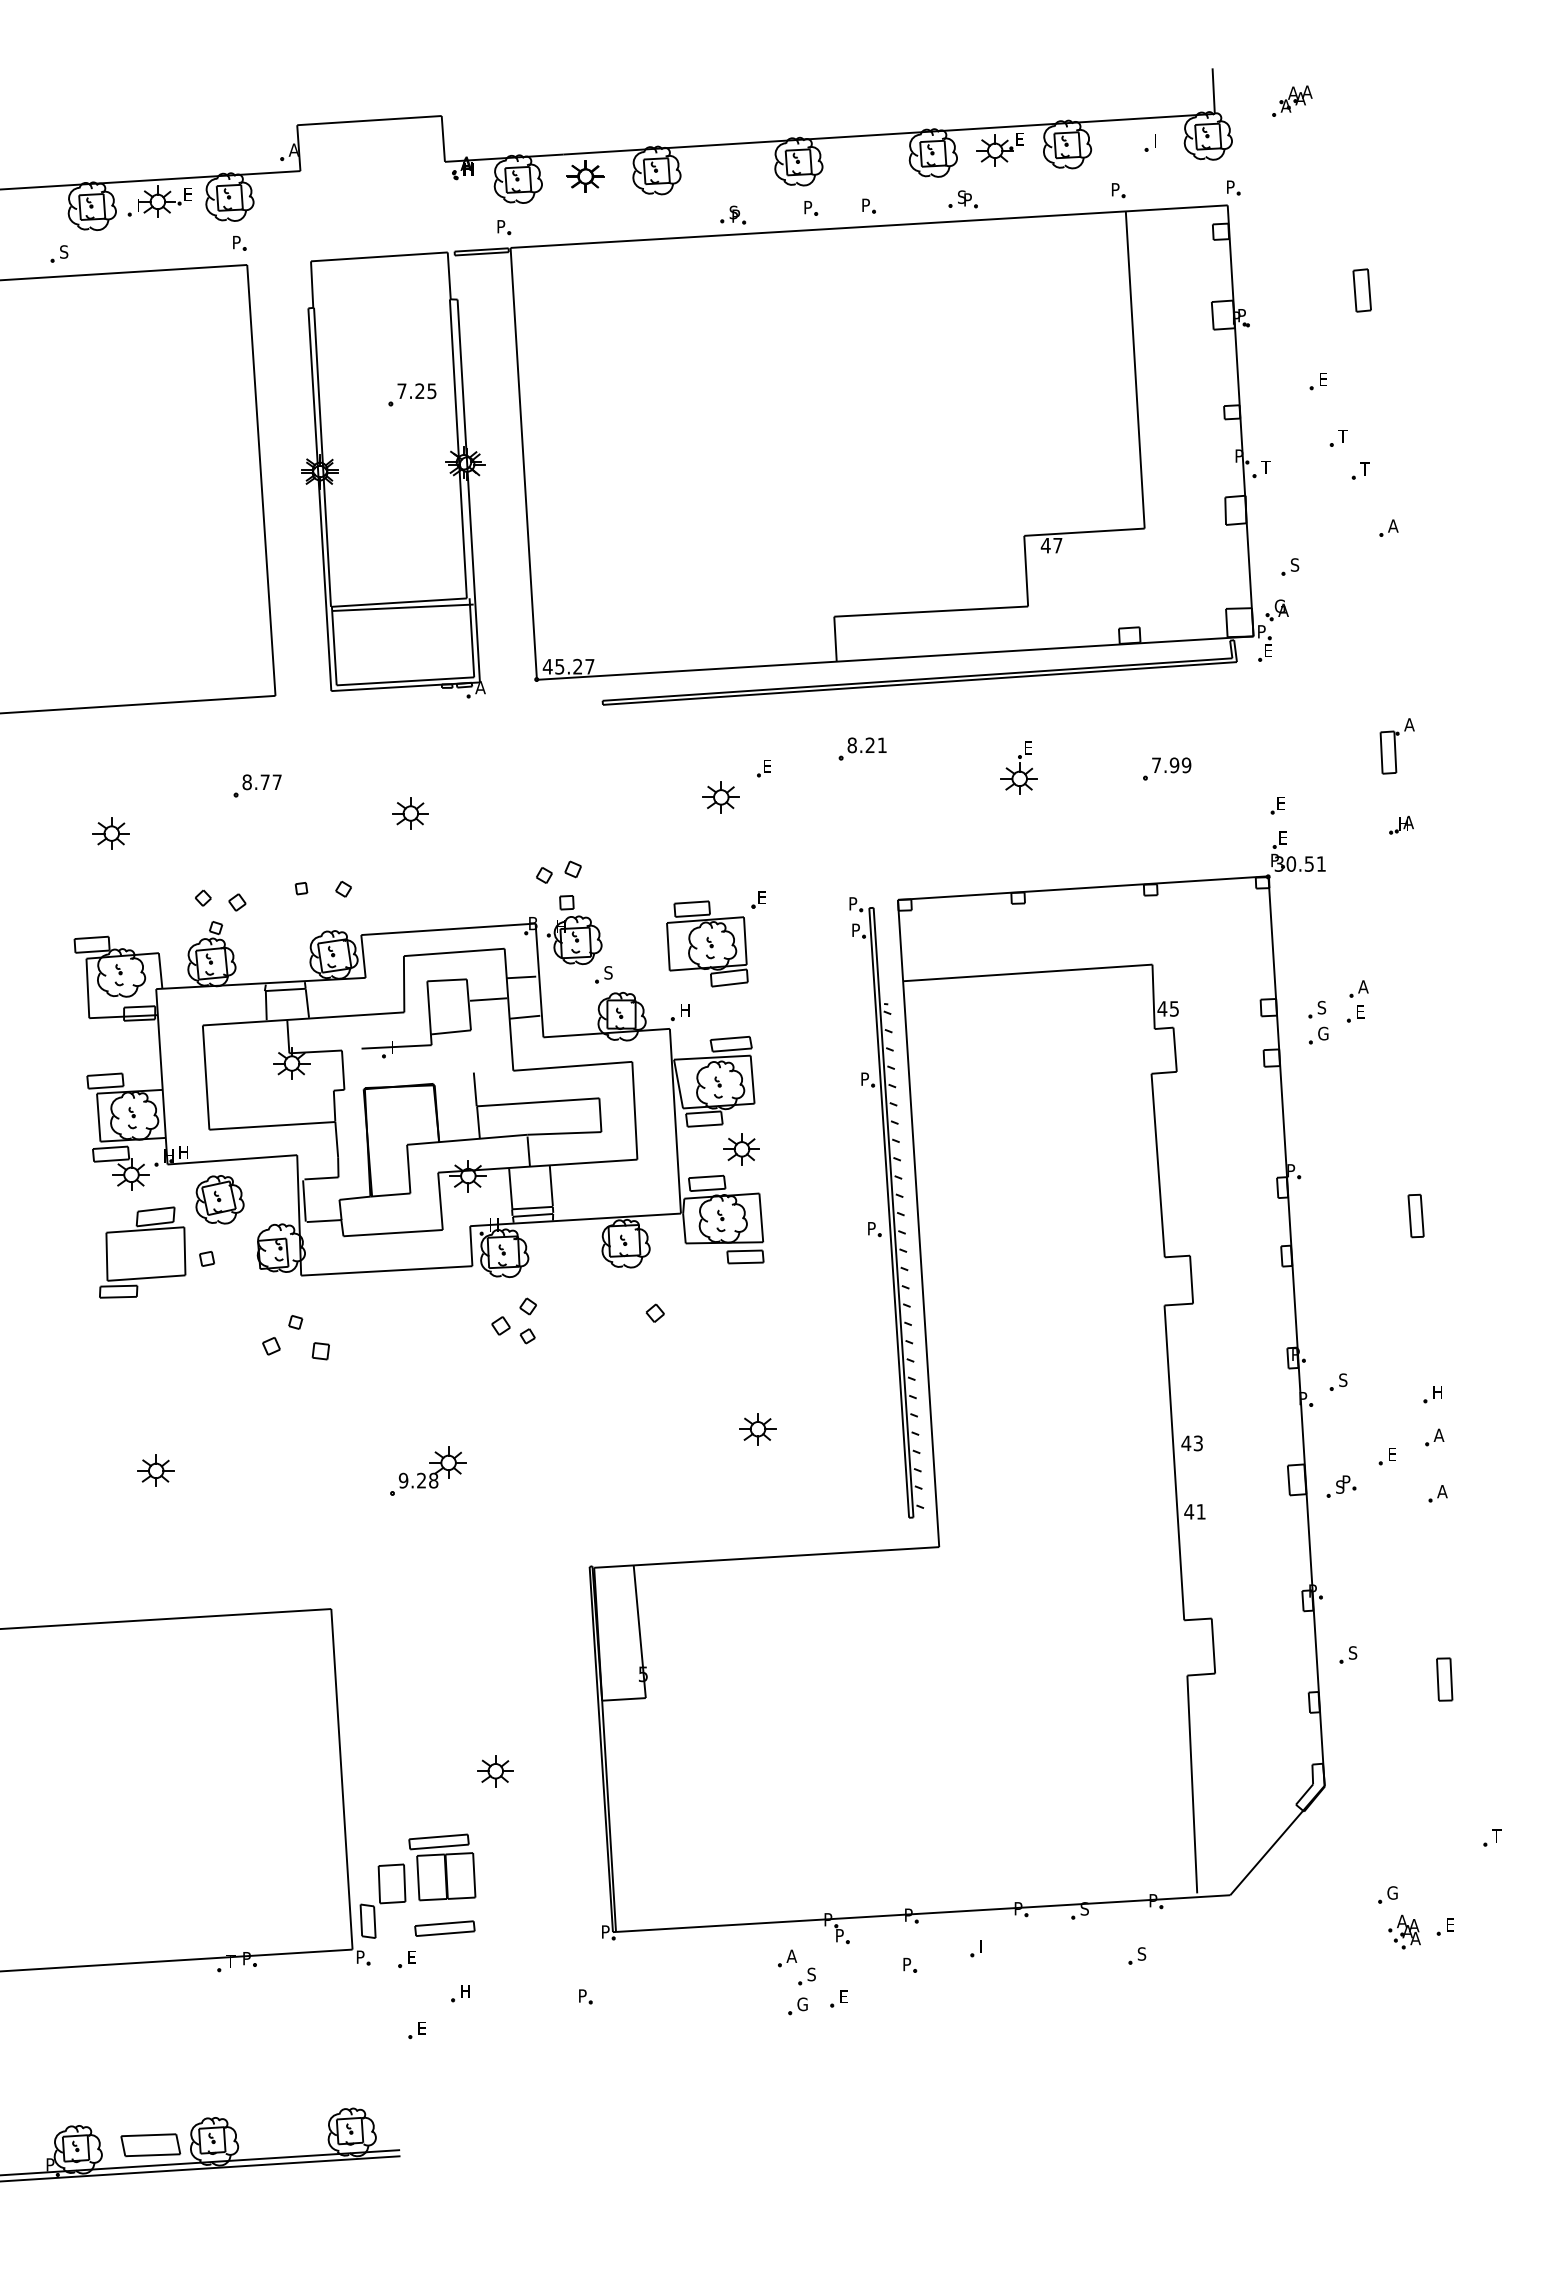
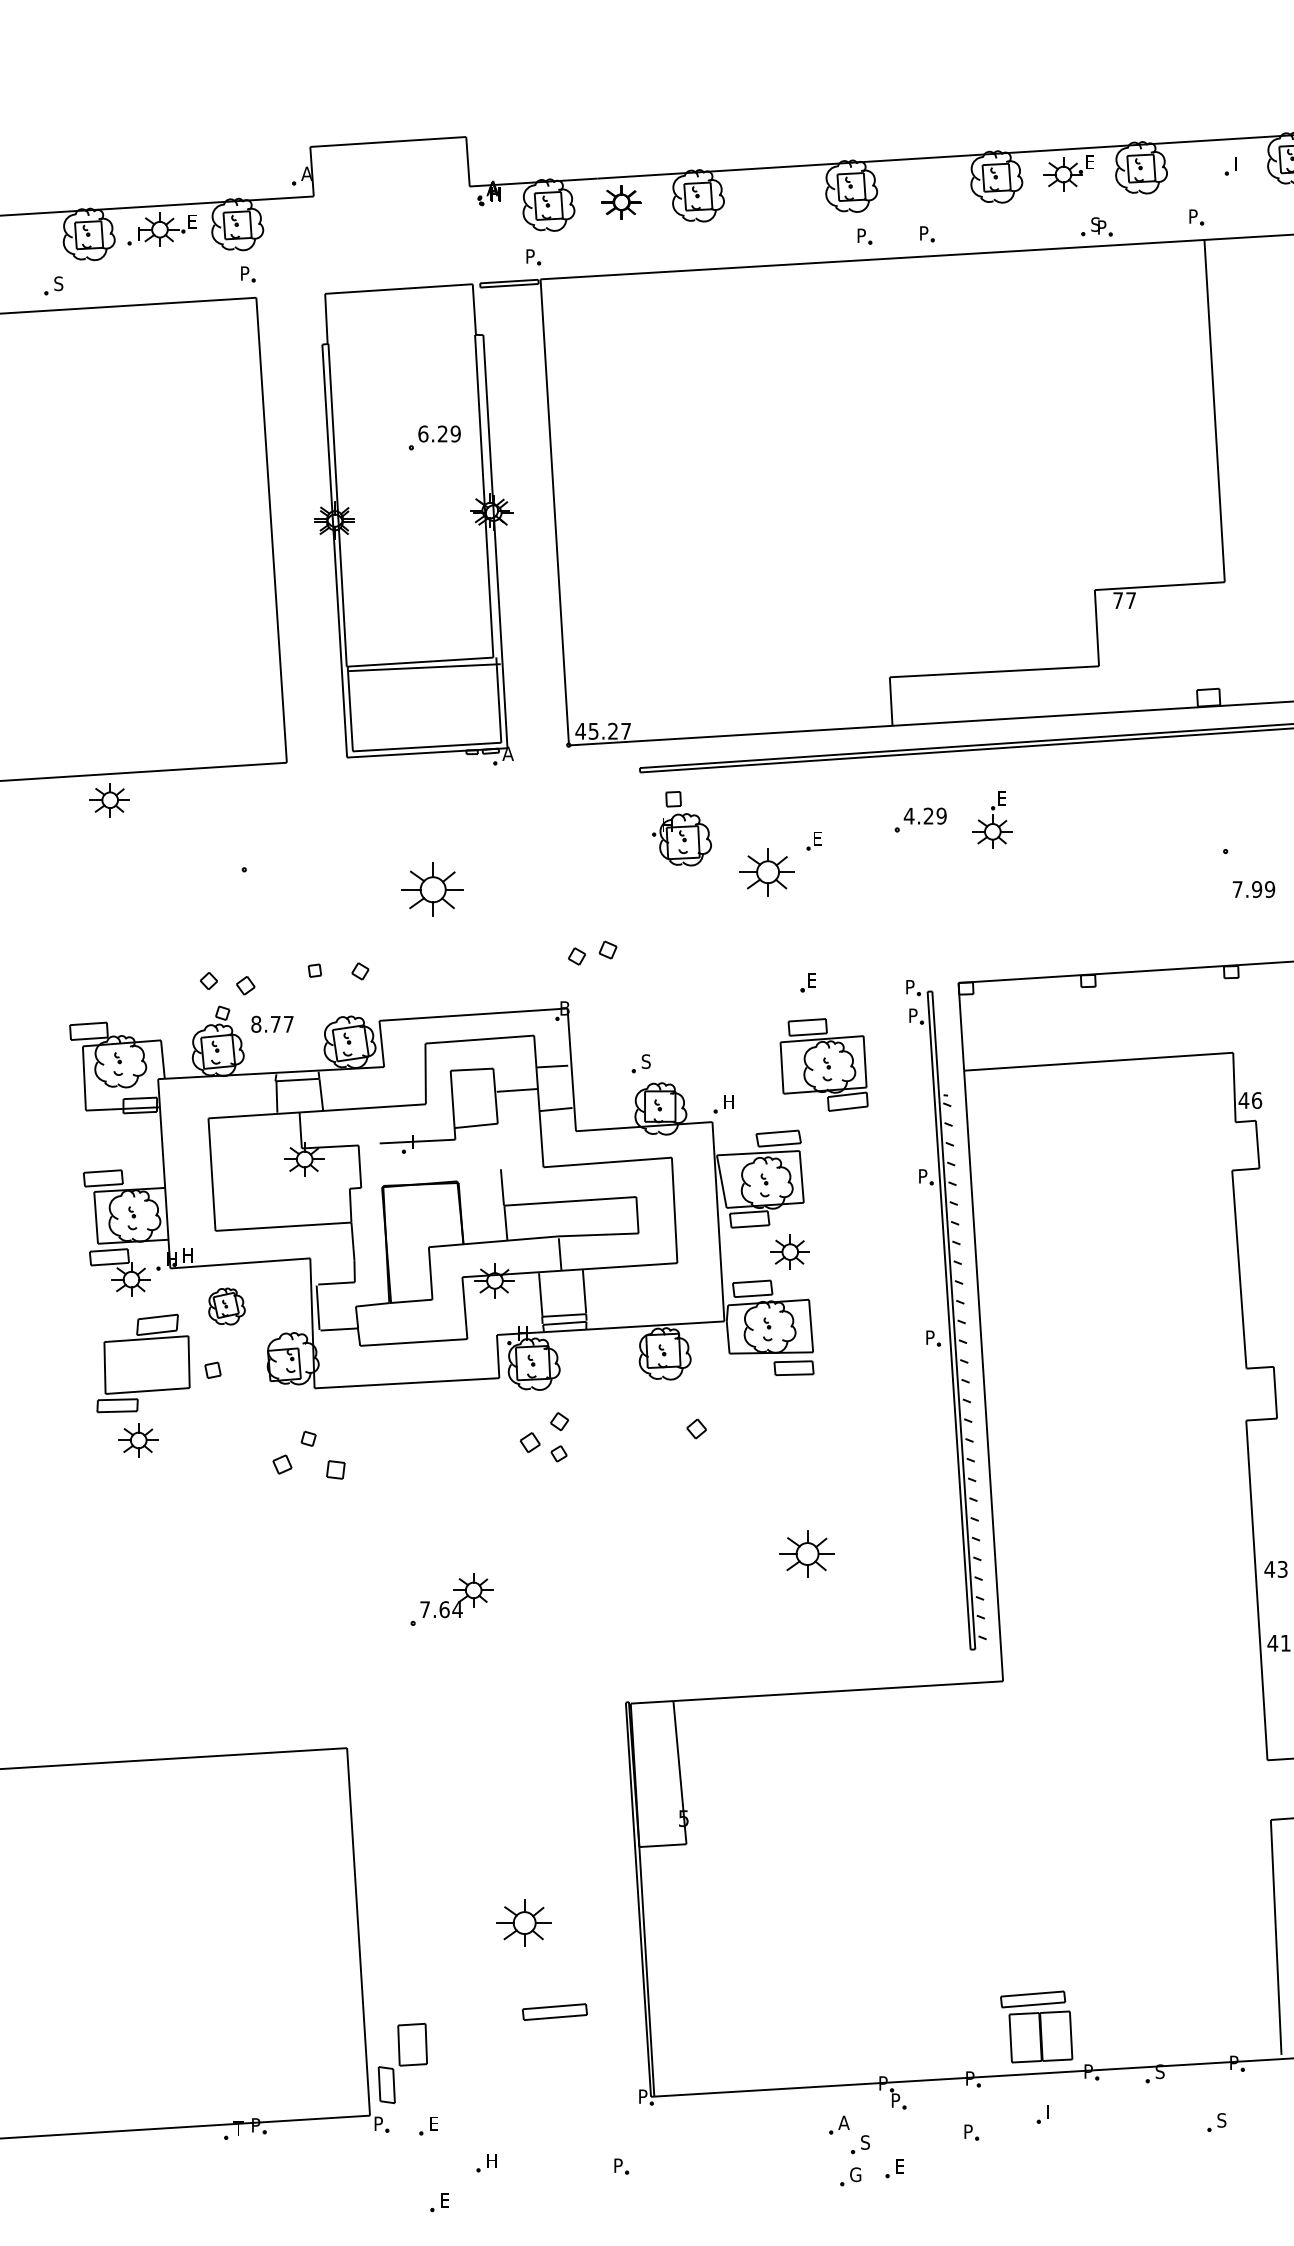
part: (962, 199) -> (1096, 227), moved
part: (733, 214) -> (781, 243), removed
text: (416, 391) -> (439, 434), 7.25 -> 6.29
text: (1045, 545) -> (1117, 600), 47 -> 77
text: (866, 745) -> (924, 816), 8.21 -> 4.29
text: (1171, 765) -> (1253, 889), moved
part: (1018, 767) -> (991, 819), moved
text: (261, 782) -> (271, 1024), moved
part: (720, 797) -> (767, 872), size x1.4
part: (410, 813) -> (432, 889), size x1.6
part: (110, 833) -> (108, 800), moved
part: (574, 930) -> (681, 829), moved
part: (707, 943) -> (824, 1064), moved
text: (1174, 1008) -> (1256, 1100), 45 -> 46
part: (219, 1199) -> (226, 1306), size x0.7
part: (757, 1429) -> (806, 1554), size x1.4
part: (155, 1470) -> (137, 1440), moved
text: (418, 1480) -> (441, 1609), 9.28 -> 7.64
part: (495, 1771) -> (524, 1923), size x1.4
part: (442, 1867) -> (1036, 2027), moved
part: (444, 1928) -> (554, 2011), moved

